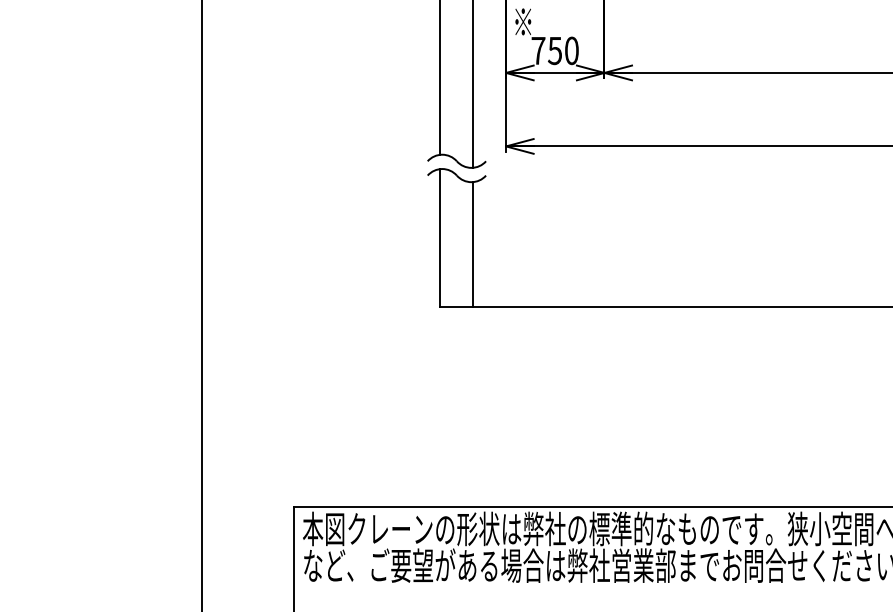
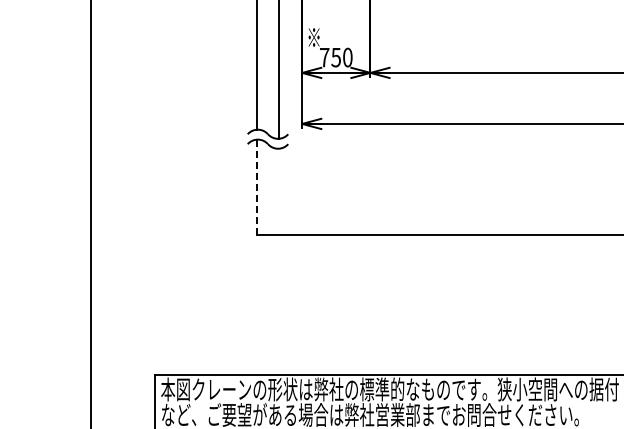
line: (440, 237) -> (256, 187), solid -> dashed
line: (473, 243) -> (279, 191), removed

